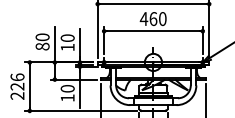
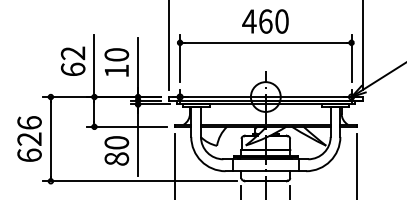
text: (42, 41) -> (72, 60), 80 -> 62
text: (17, 95) -> (29, 154), 226 -> 626
text: (67, 97) -> (116, 157), 10 -> 80

